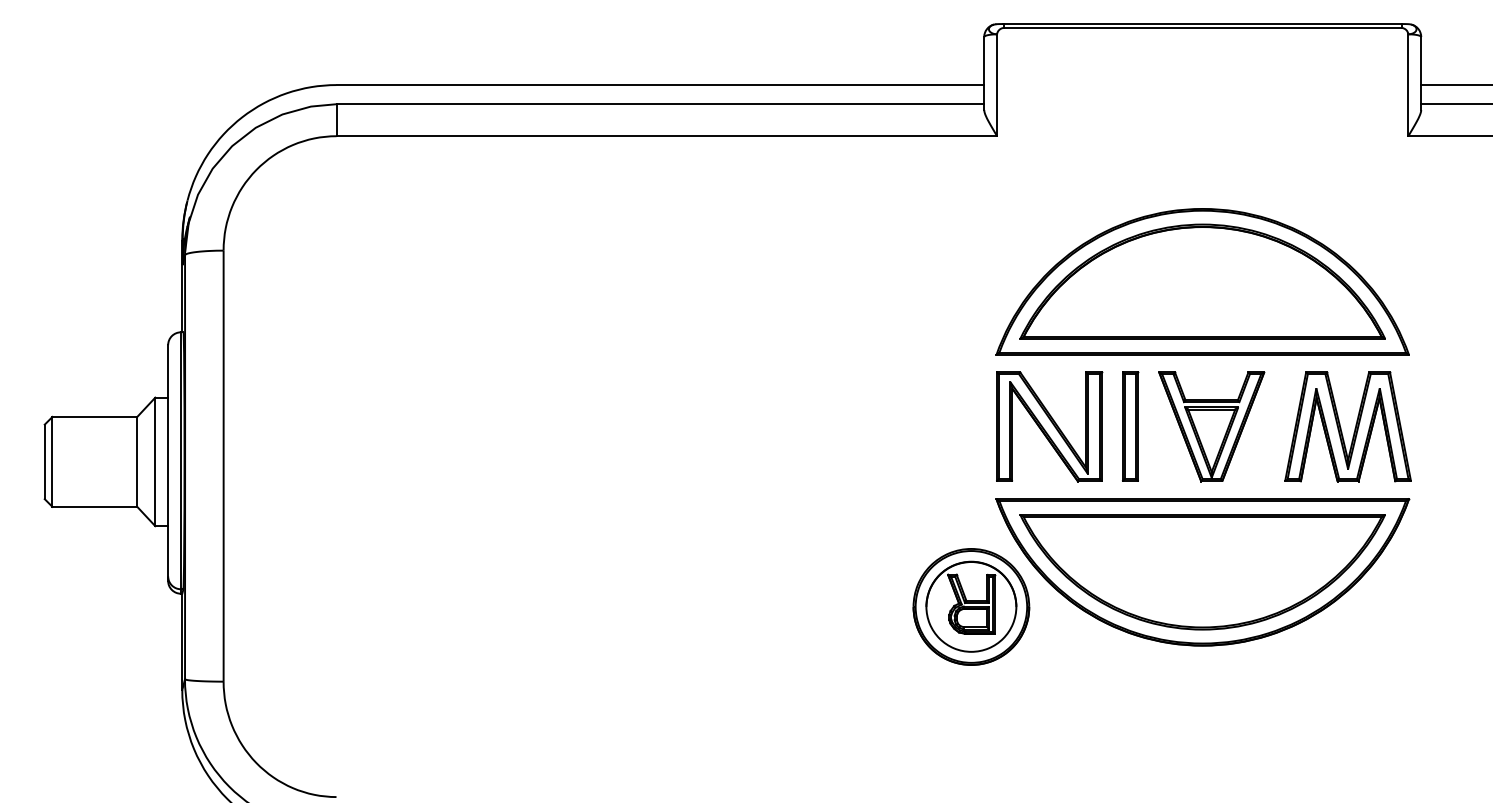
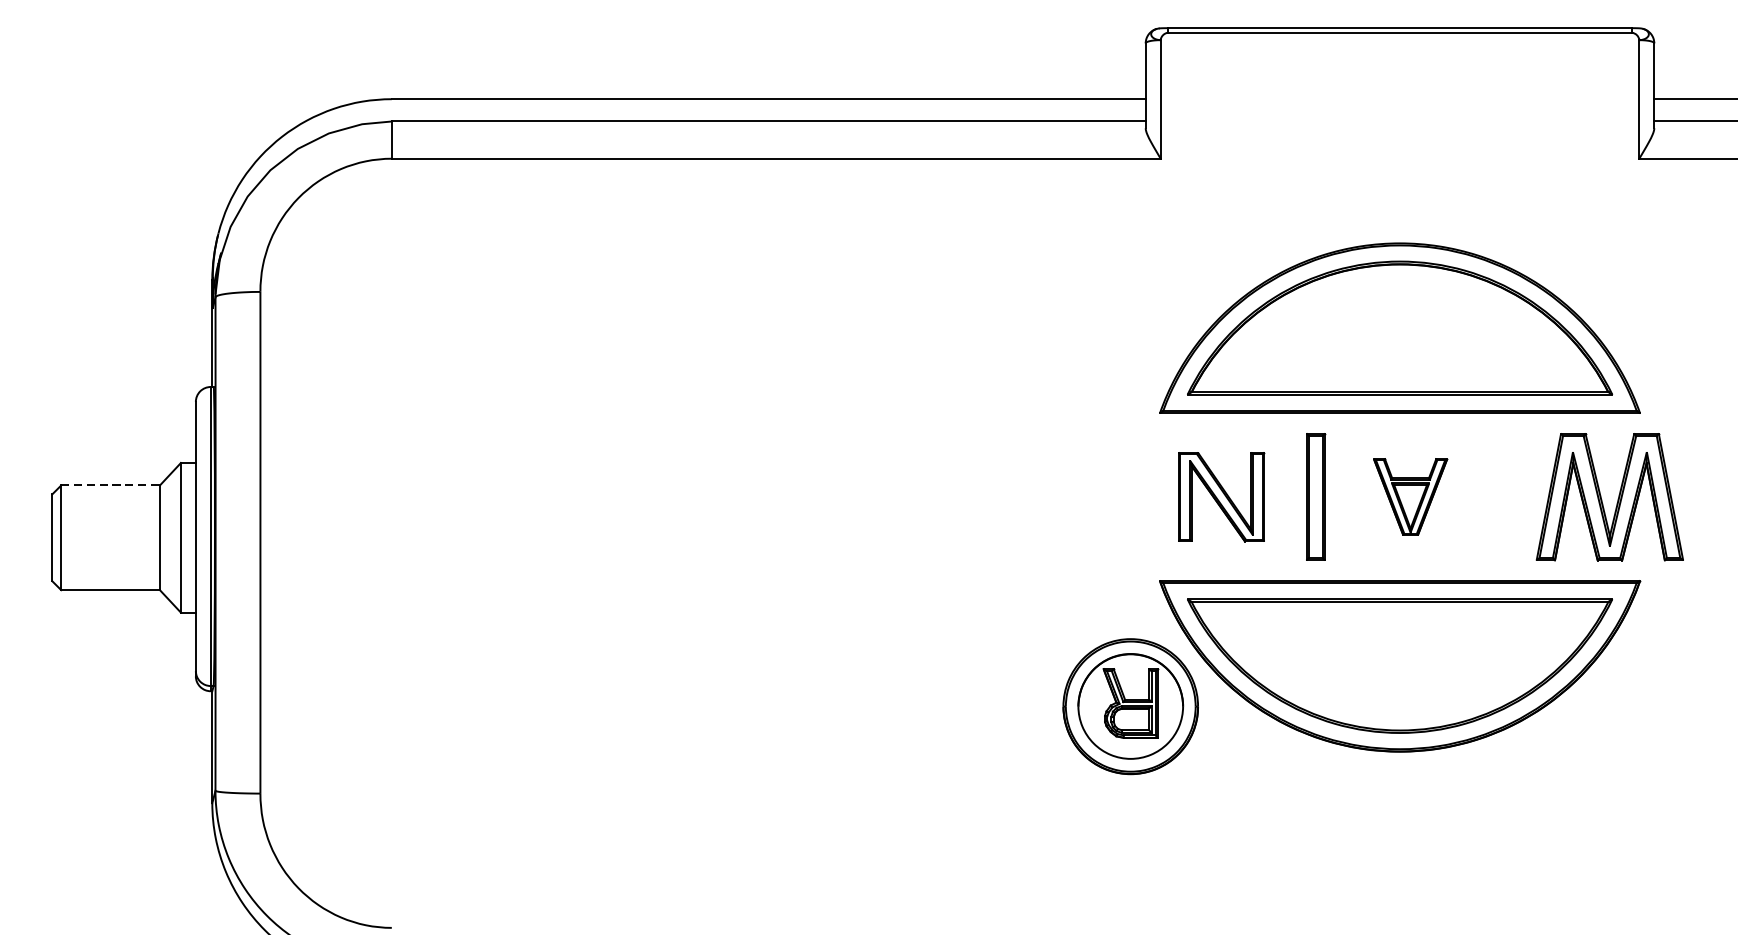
line: (95, 416) -> (111, 484), solid -> dashed
part: (1049, 426) -> (1221, 496), size x0.7
part: (1211, 426) -> (1410, 496), size x0.6
part: (1341, 427) -> (1602, 497), moved

